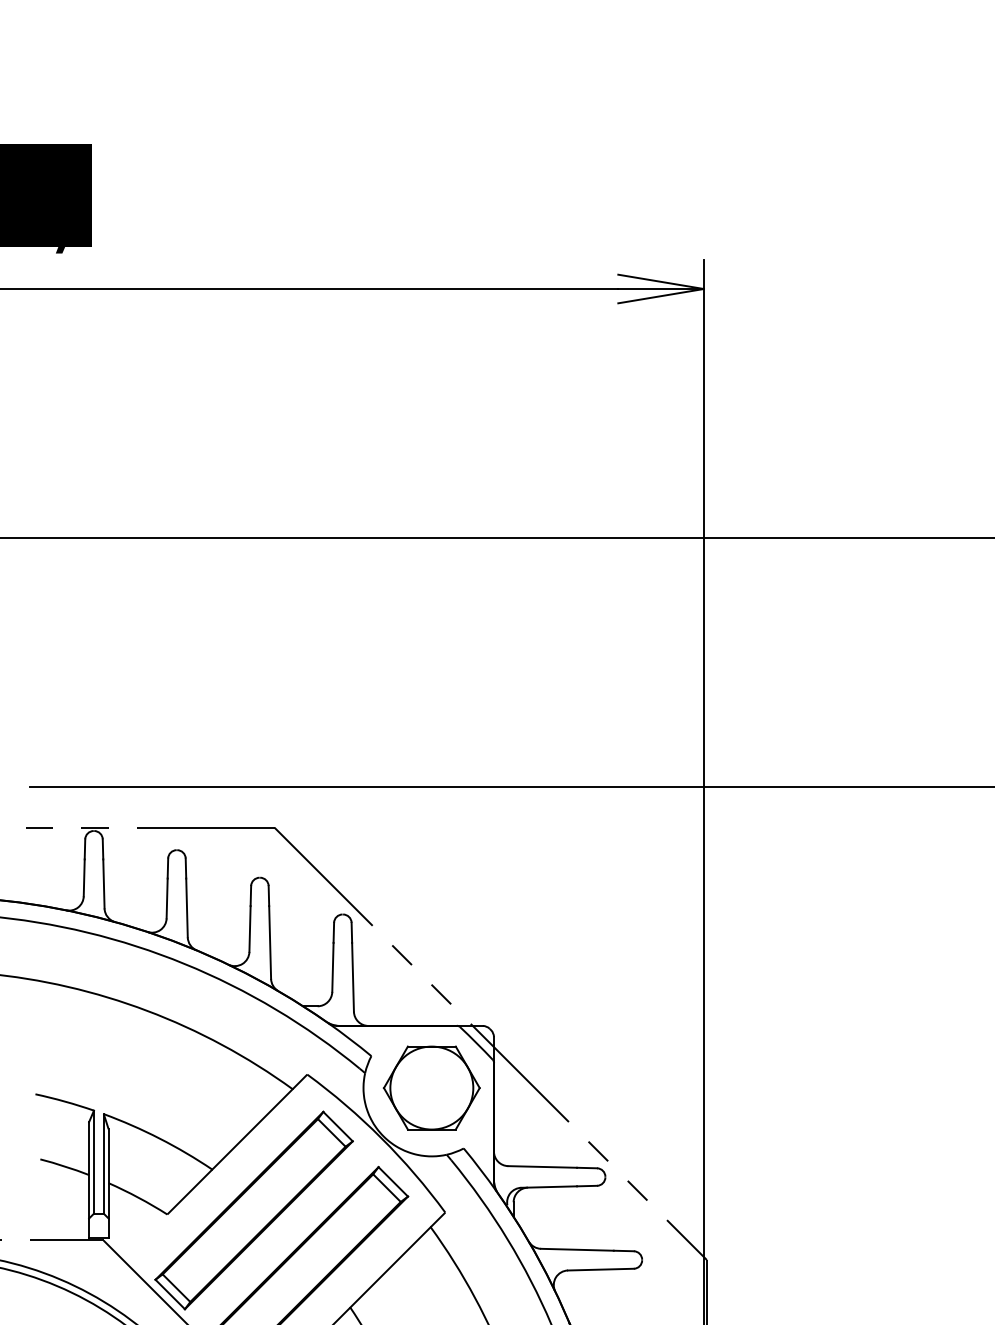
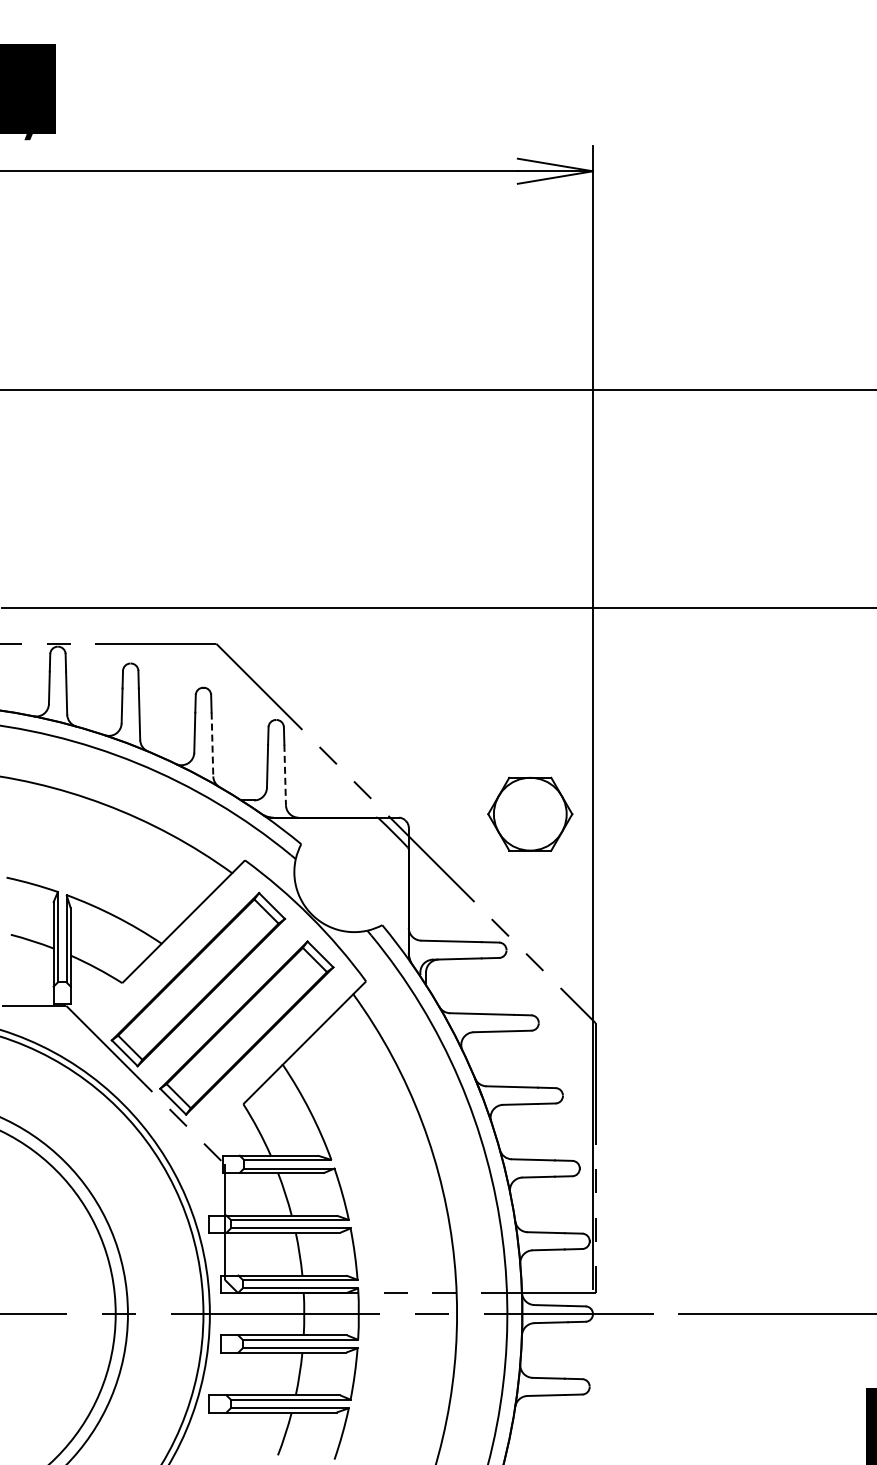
line: (270, 942) -> (212, 744), solid -> dashed
line: (353, 977) -> (285, 775), solid -> dashed
part: (432, 1087) -> (530, 813), moved

